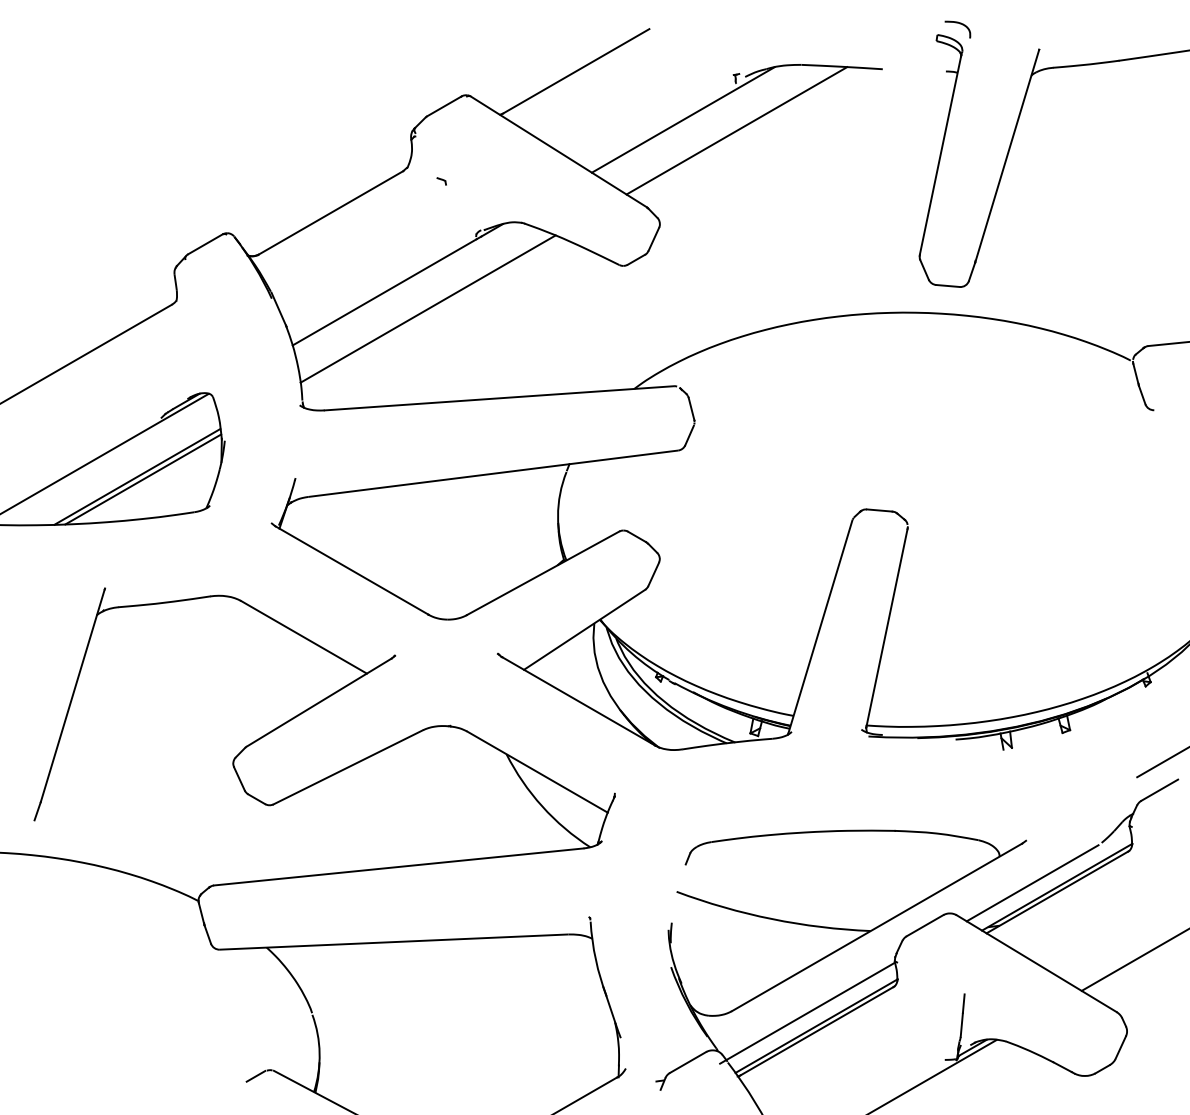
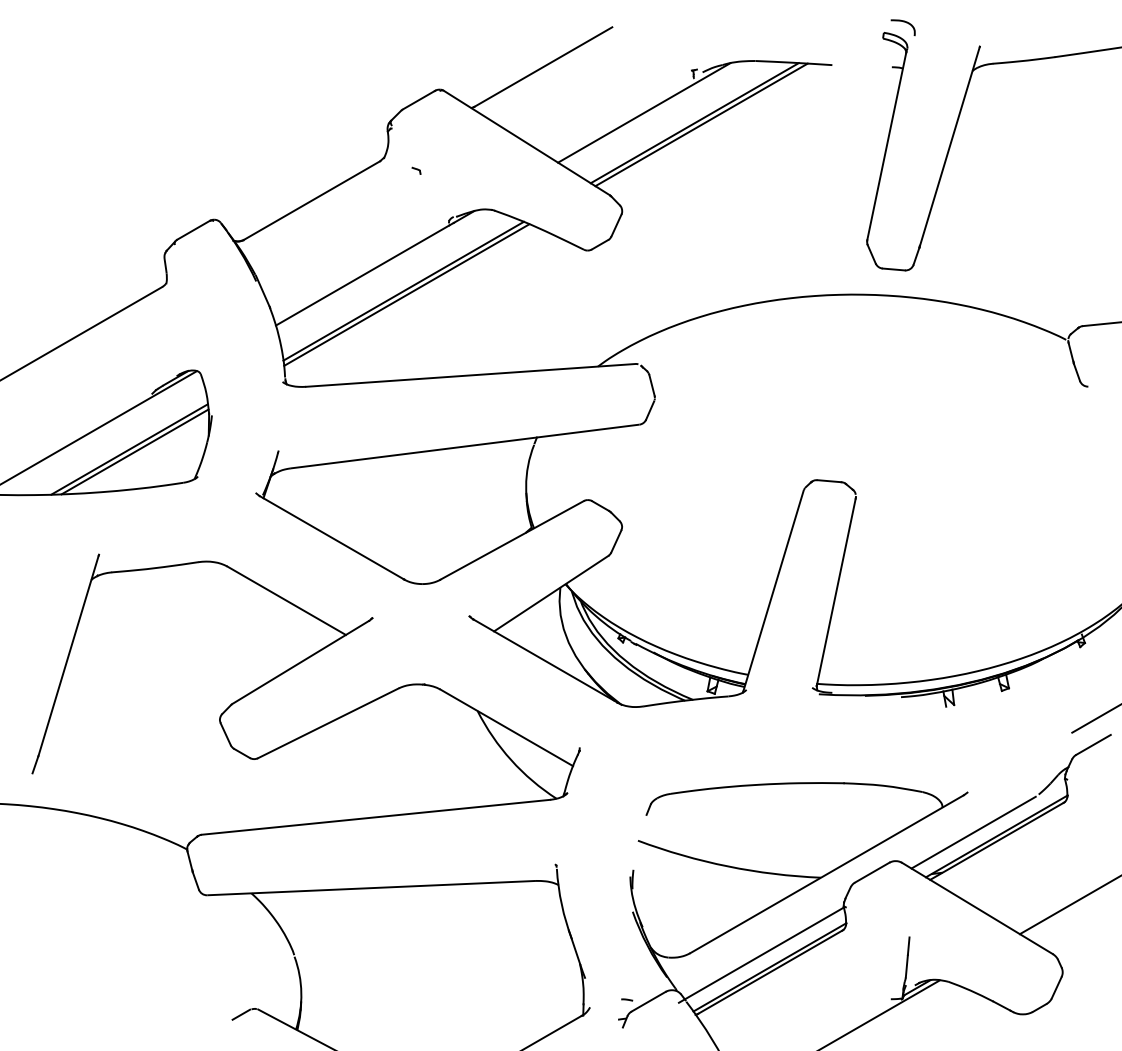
line: (743, 132) -> (701, 124), added
line: (431, 313) -> (406, 295), added
curve: (664, 1060) -> (626, 999), added

